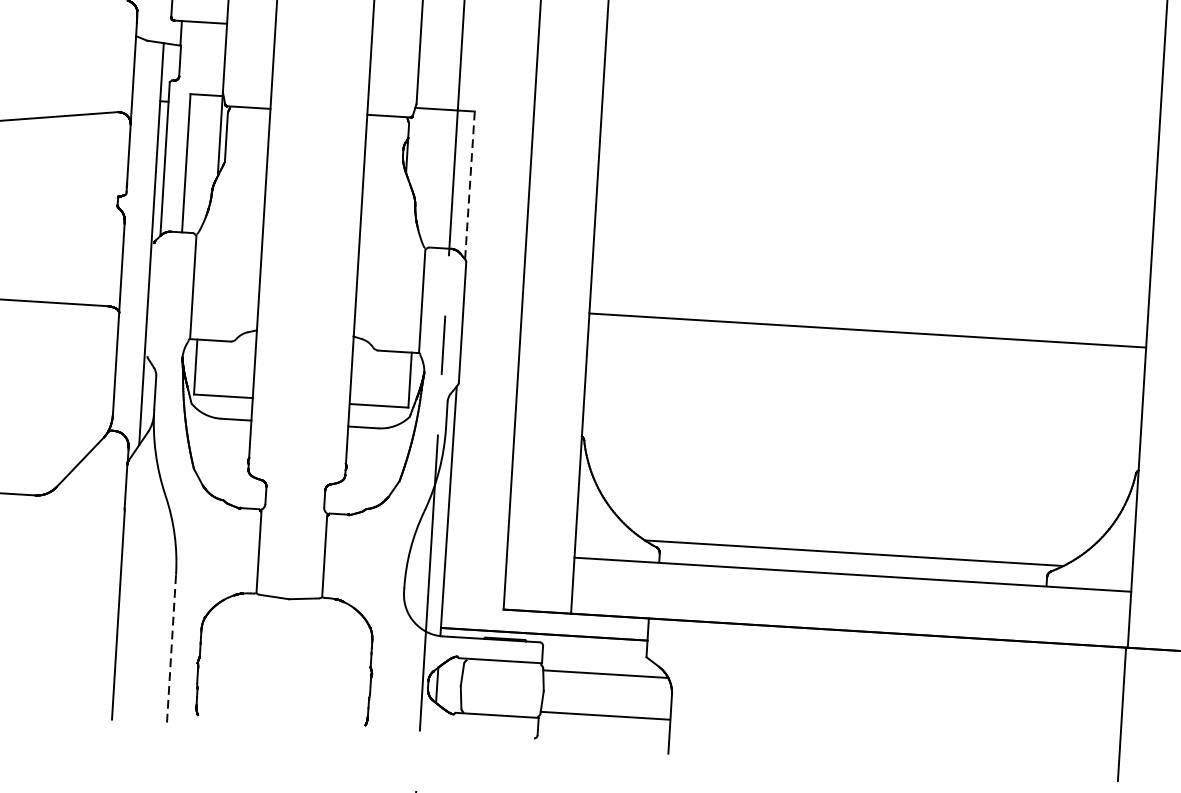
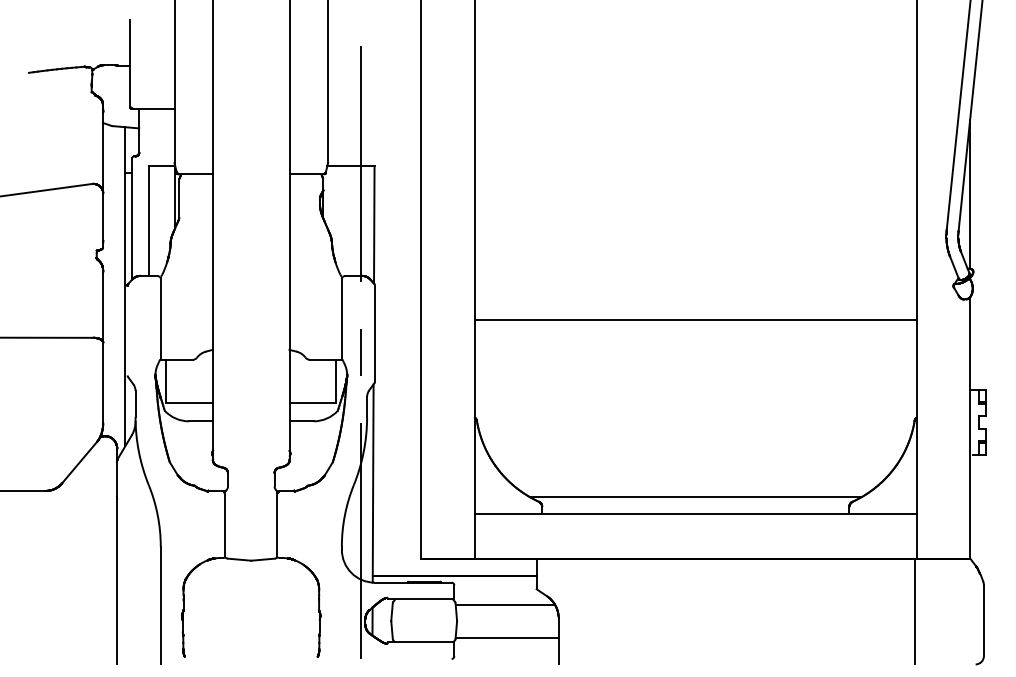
line: (470, 184) -> (374, 224), dashed -> solid
line: (171, 648) -> (160, 605), dashed -> solid

